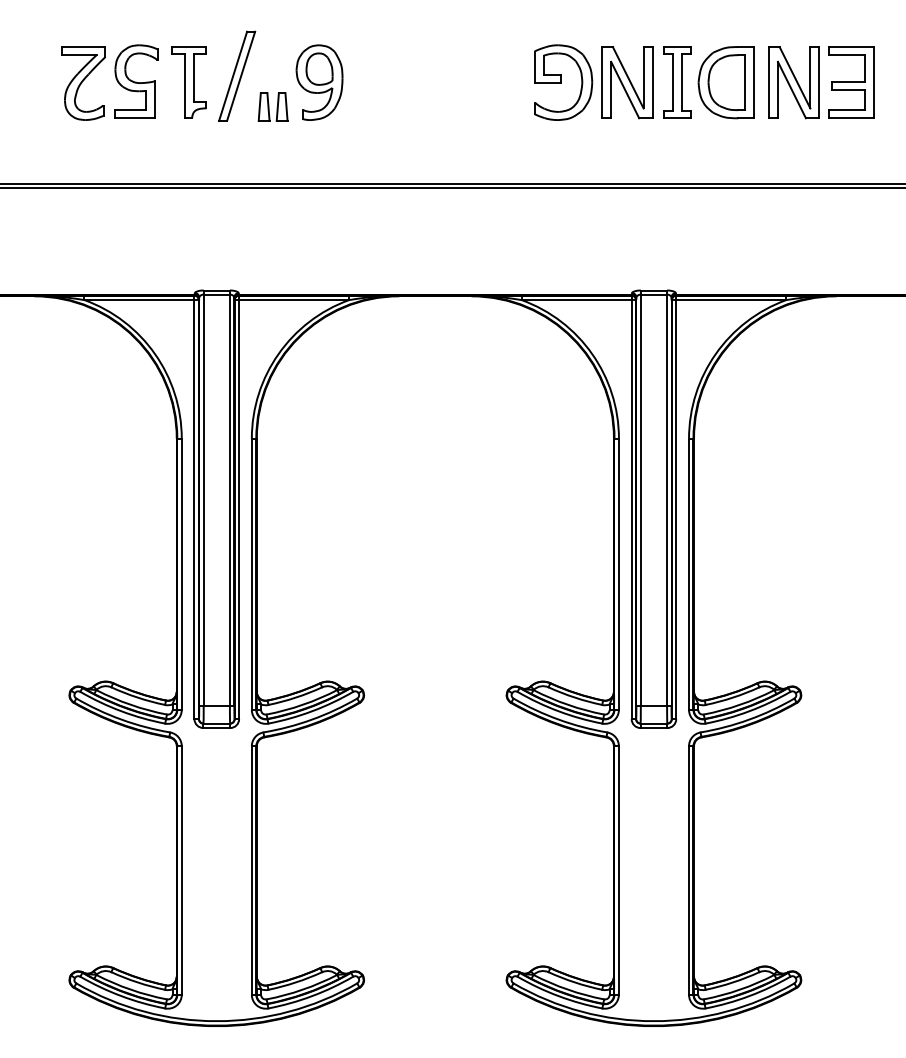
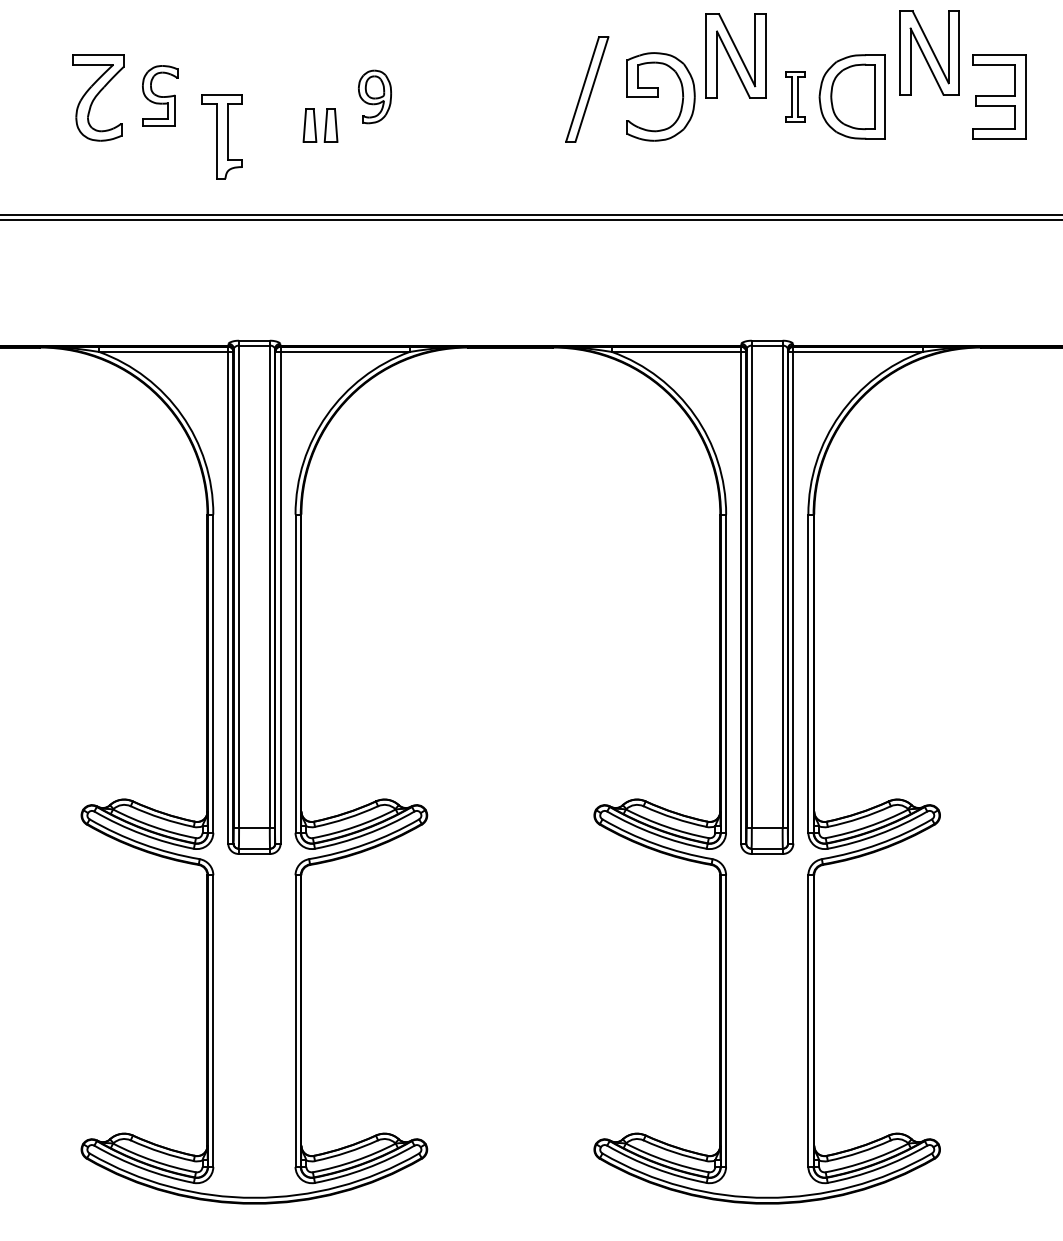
part: (237, 76) -> (587, 89), moved
part: (135, 81) -> (159, 95), size x0.7
part: (188, 82) -> (221, 136), moved
part: (319, 82) -> (374, 96), size x0.6
part: (626, 82) -> (735, 55), moved
part: (677, 82) -> (794, 96), size x0.6
part: (794, 82) -> (929, 52), moved

